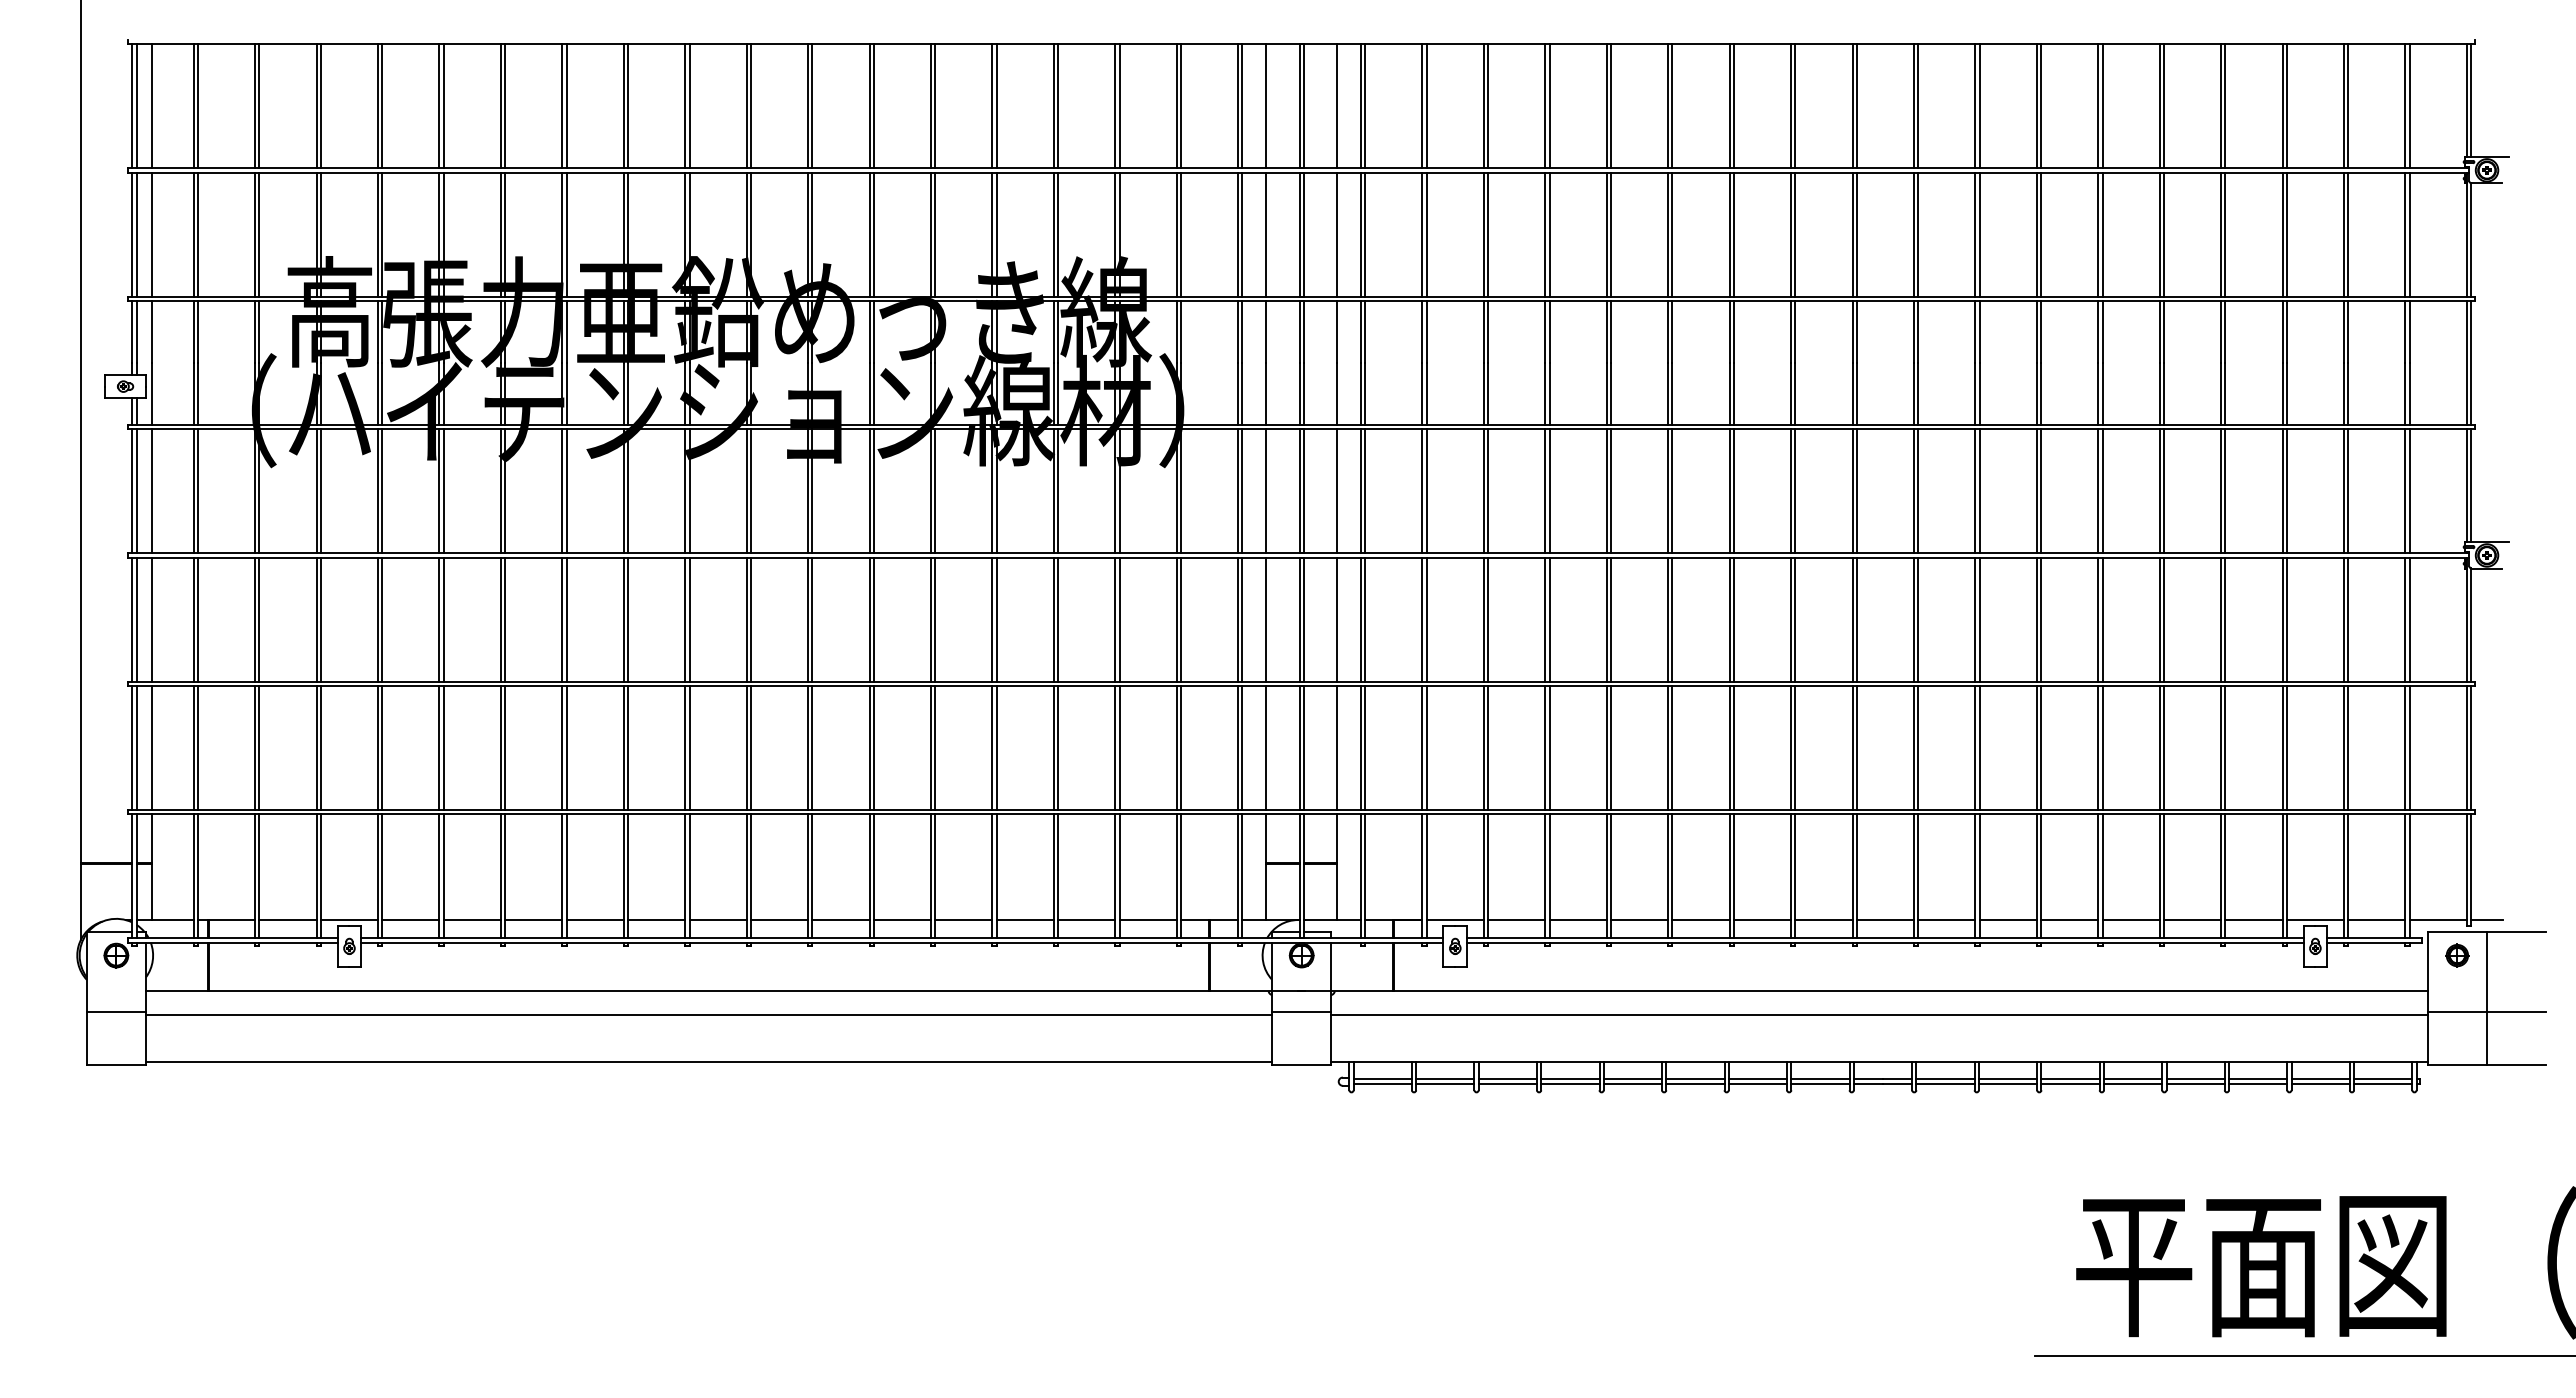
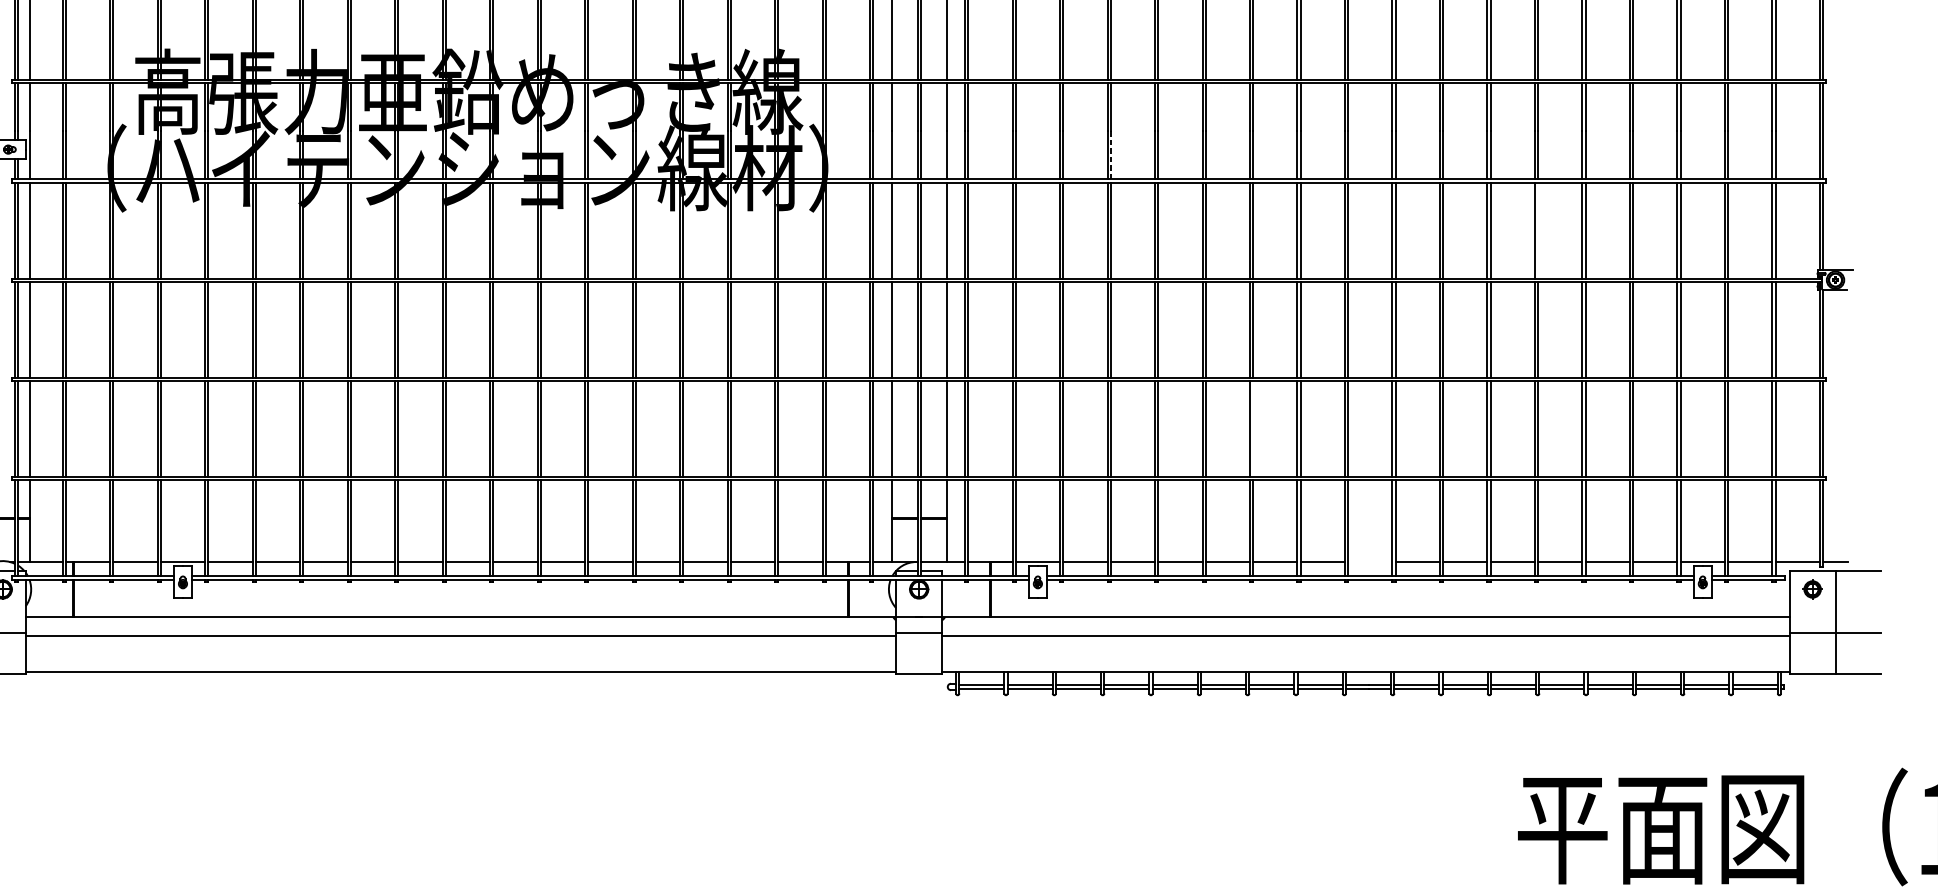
line: (1549, 394) -> (1110, 155), solid -> dashed
line: (2102, 491) -> (1538, 230), removed
line: (1733, 747) -> (1252, 428), removed
line: (1884, 920) -> (1369, 562), removed

